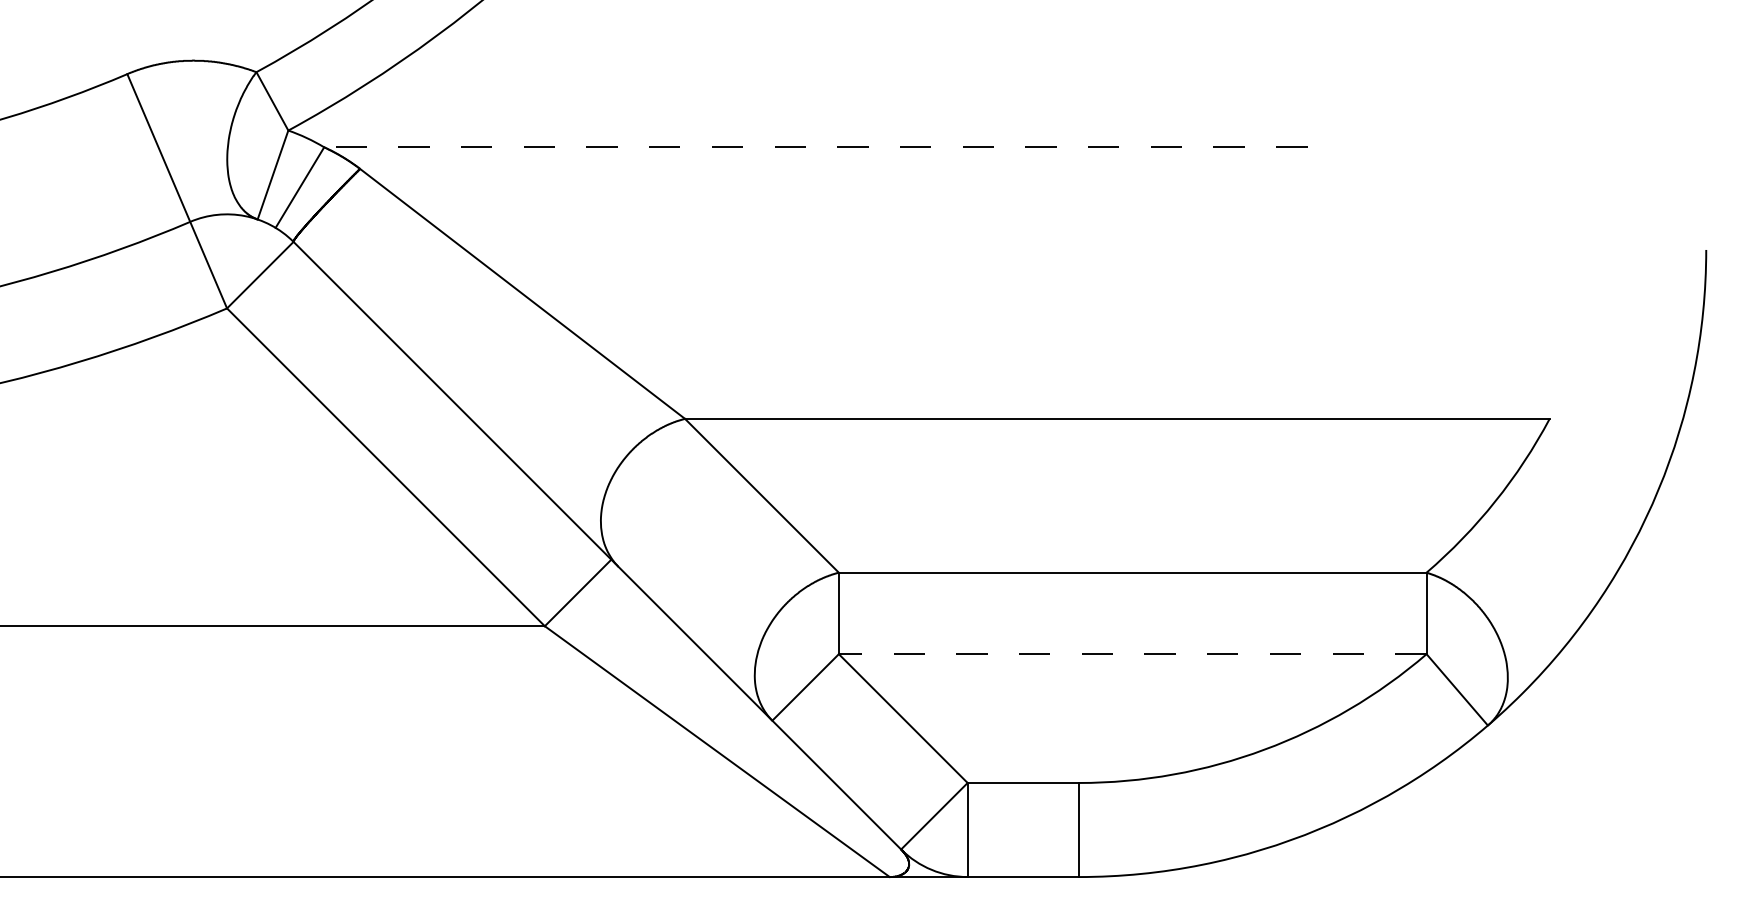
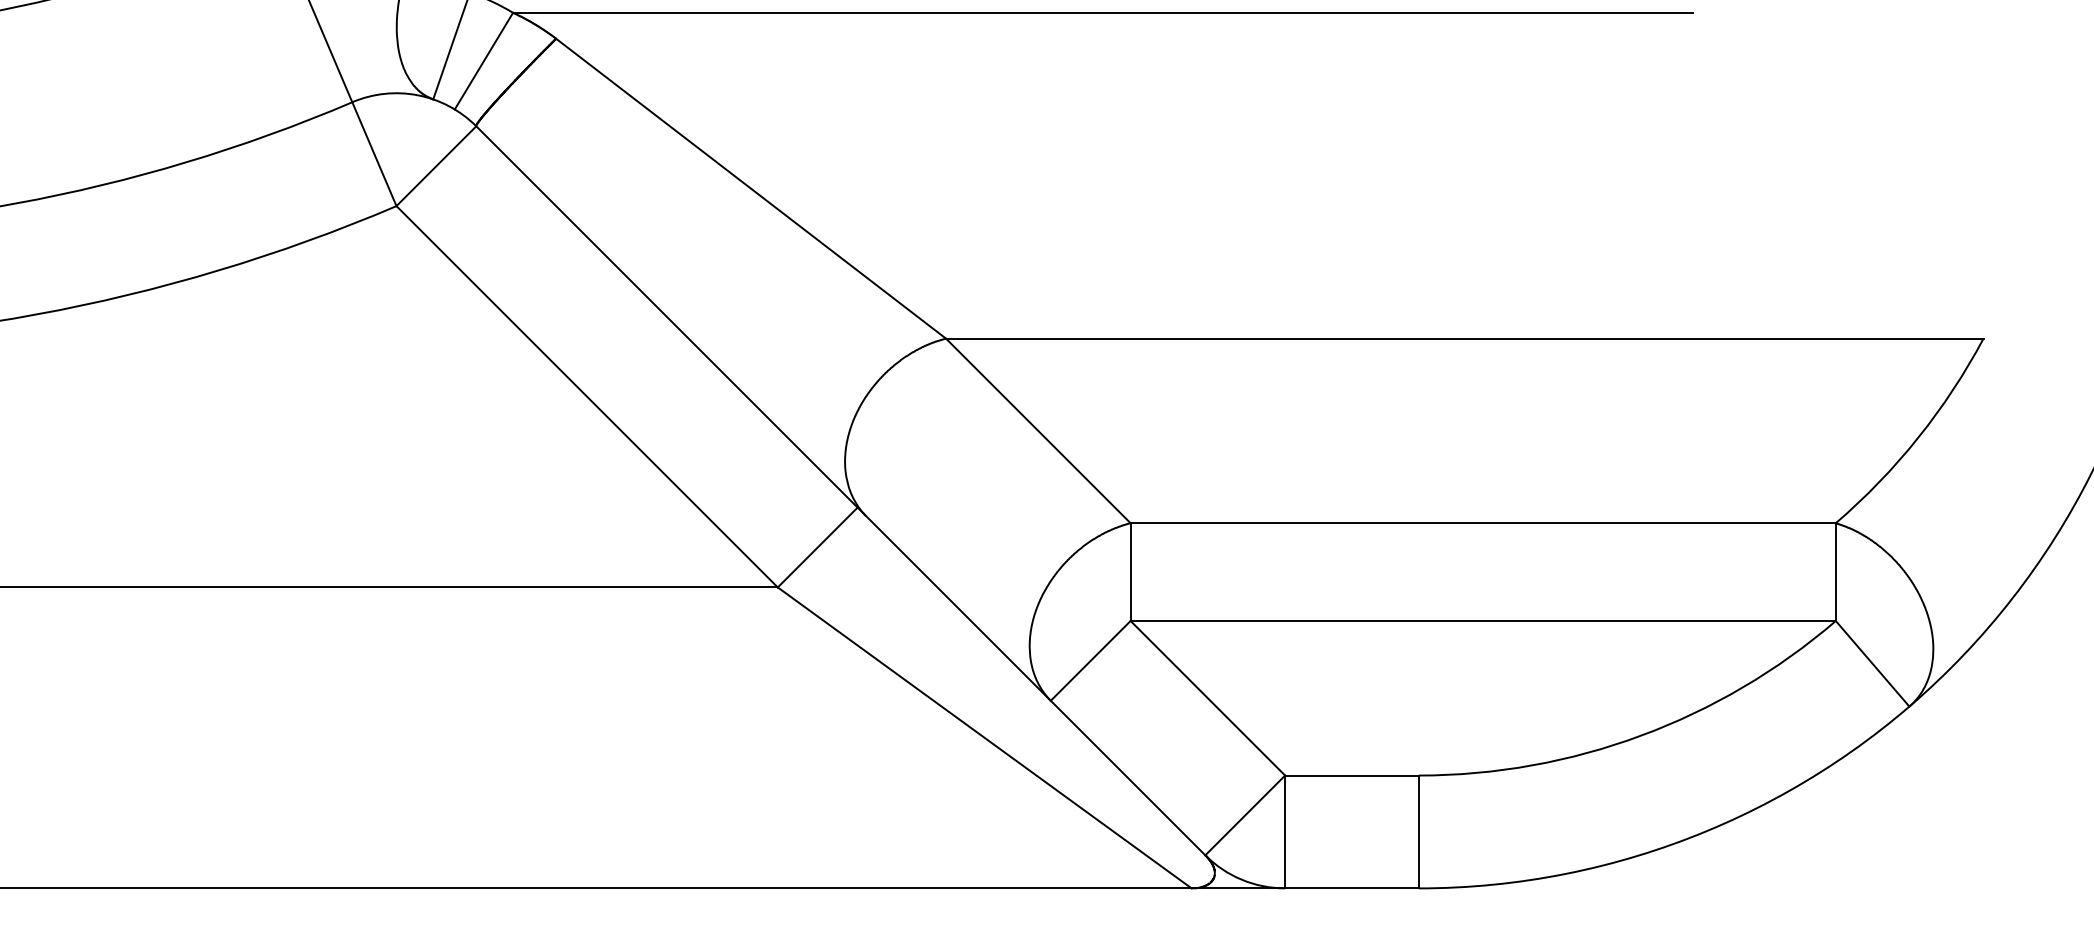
line: (815, 147) -> (1102, 13), dashed -> solid
line: (1132, 654) -> (1482, 621), dashed -> solid

